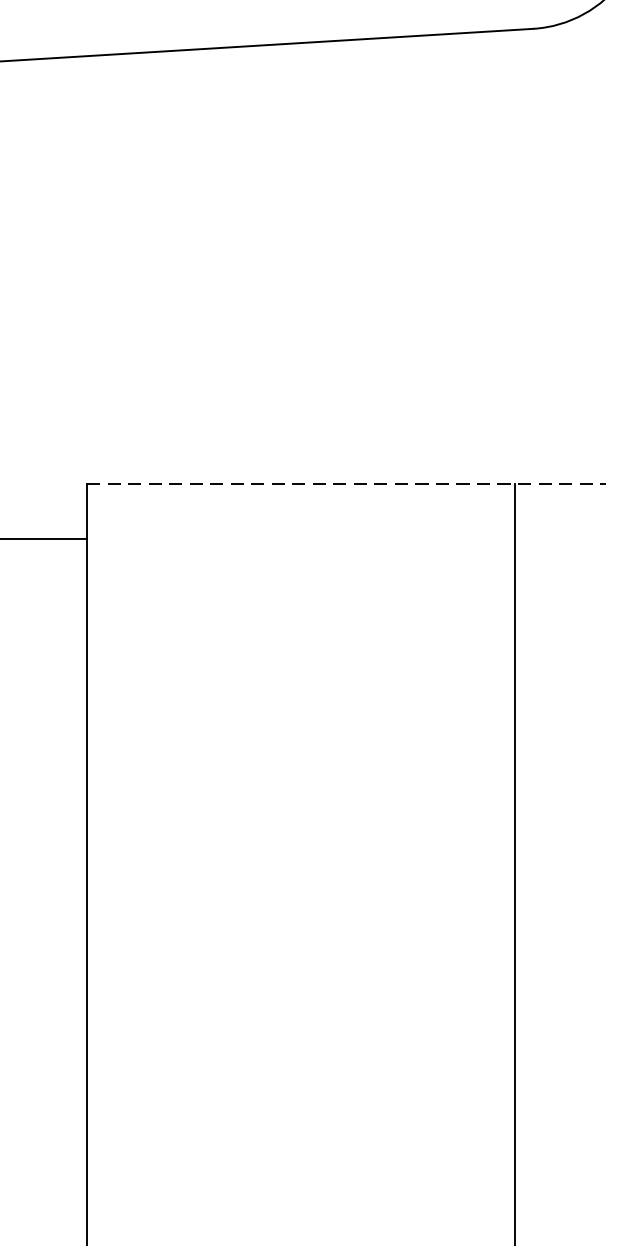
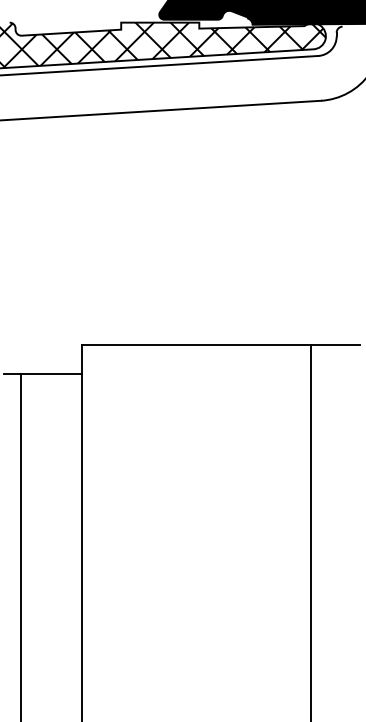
line: (347, 483) -> (221, 344), dashed -> solid

